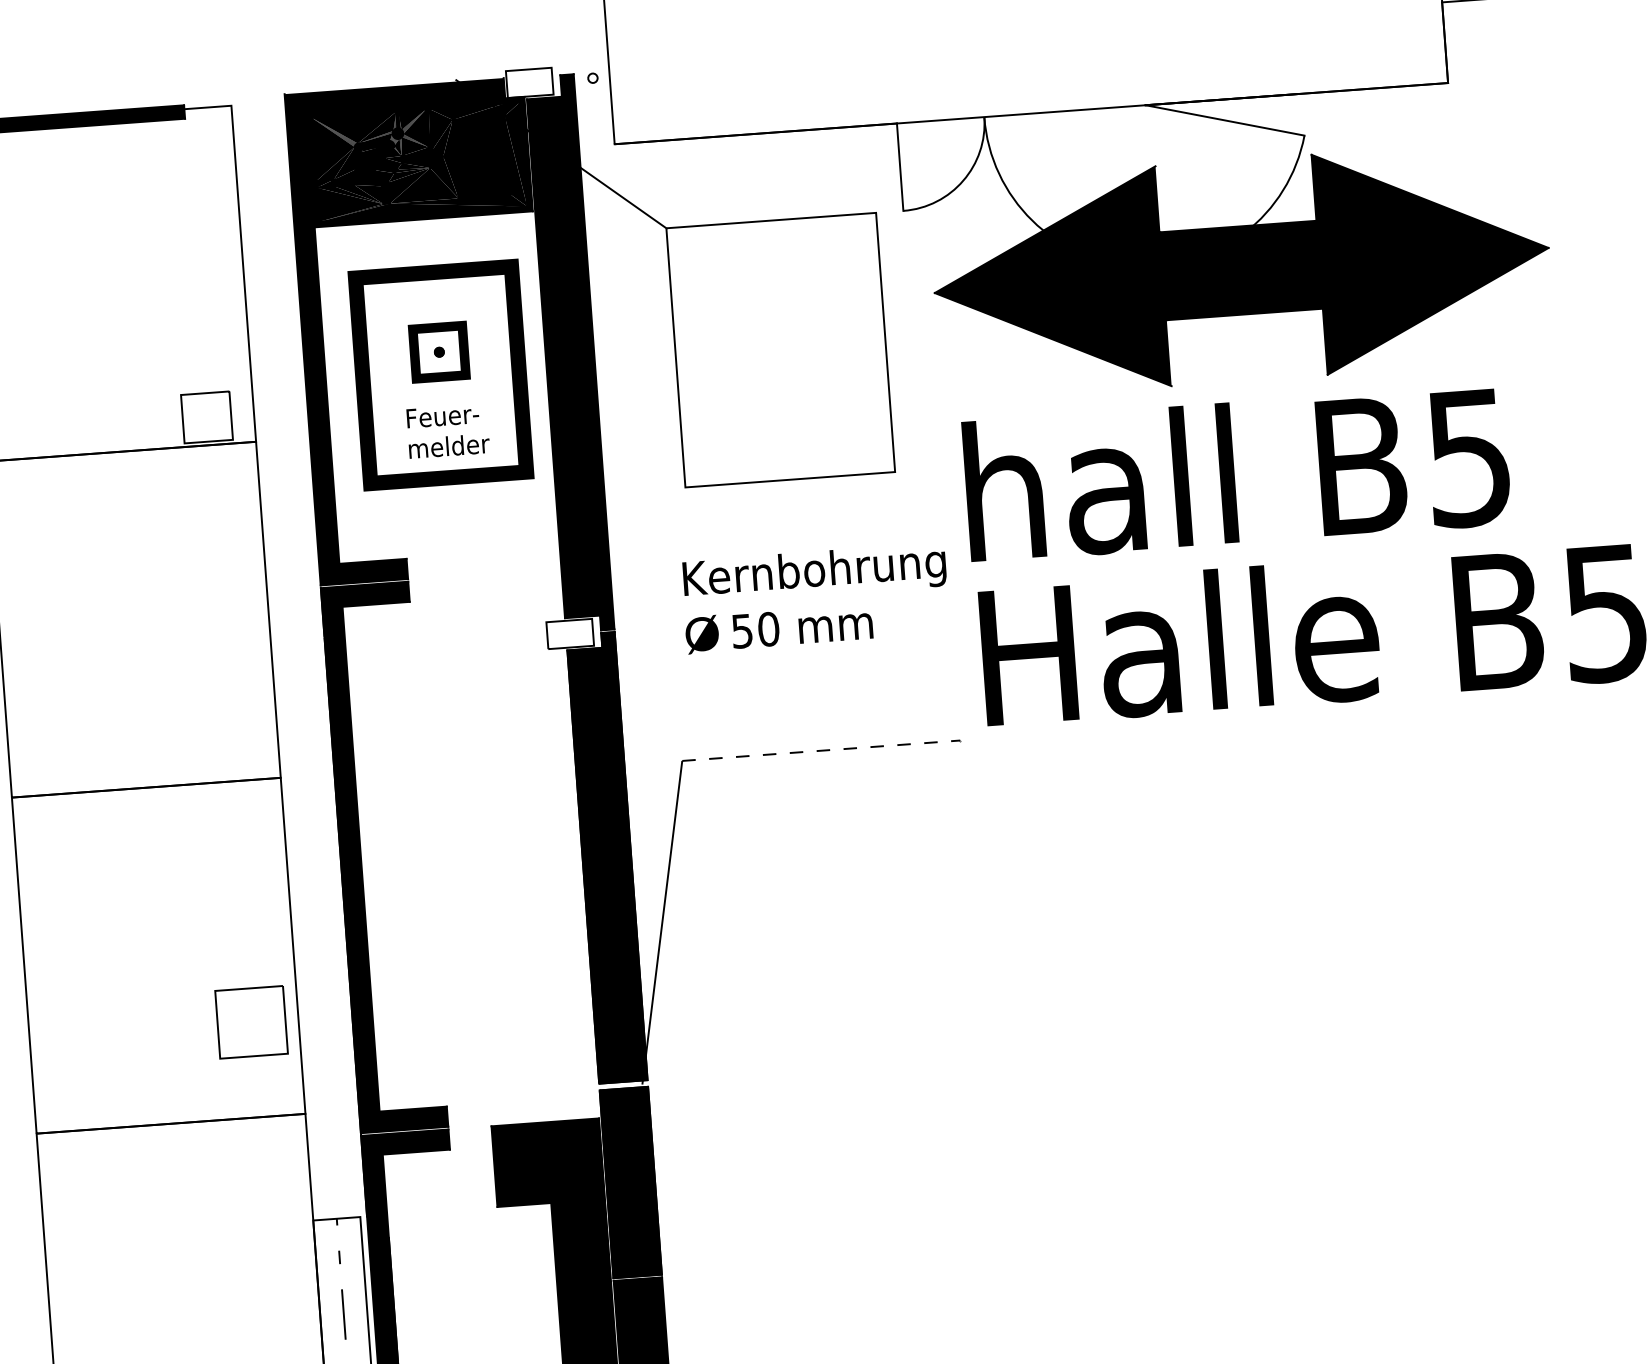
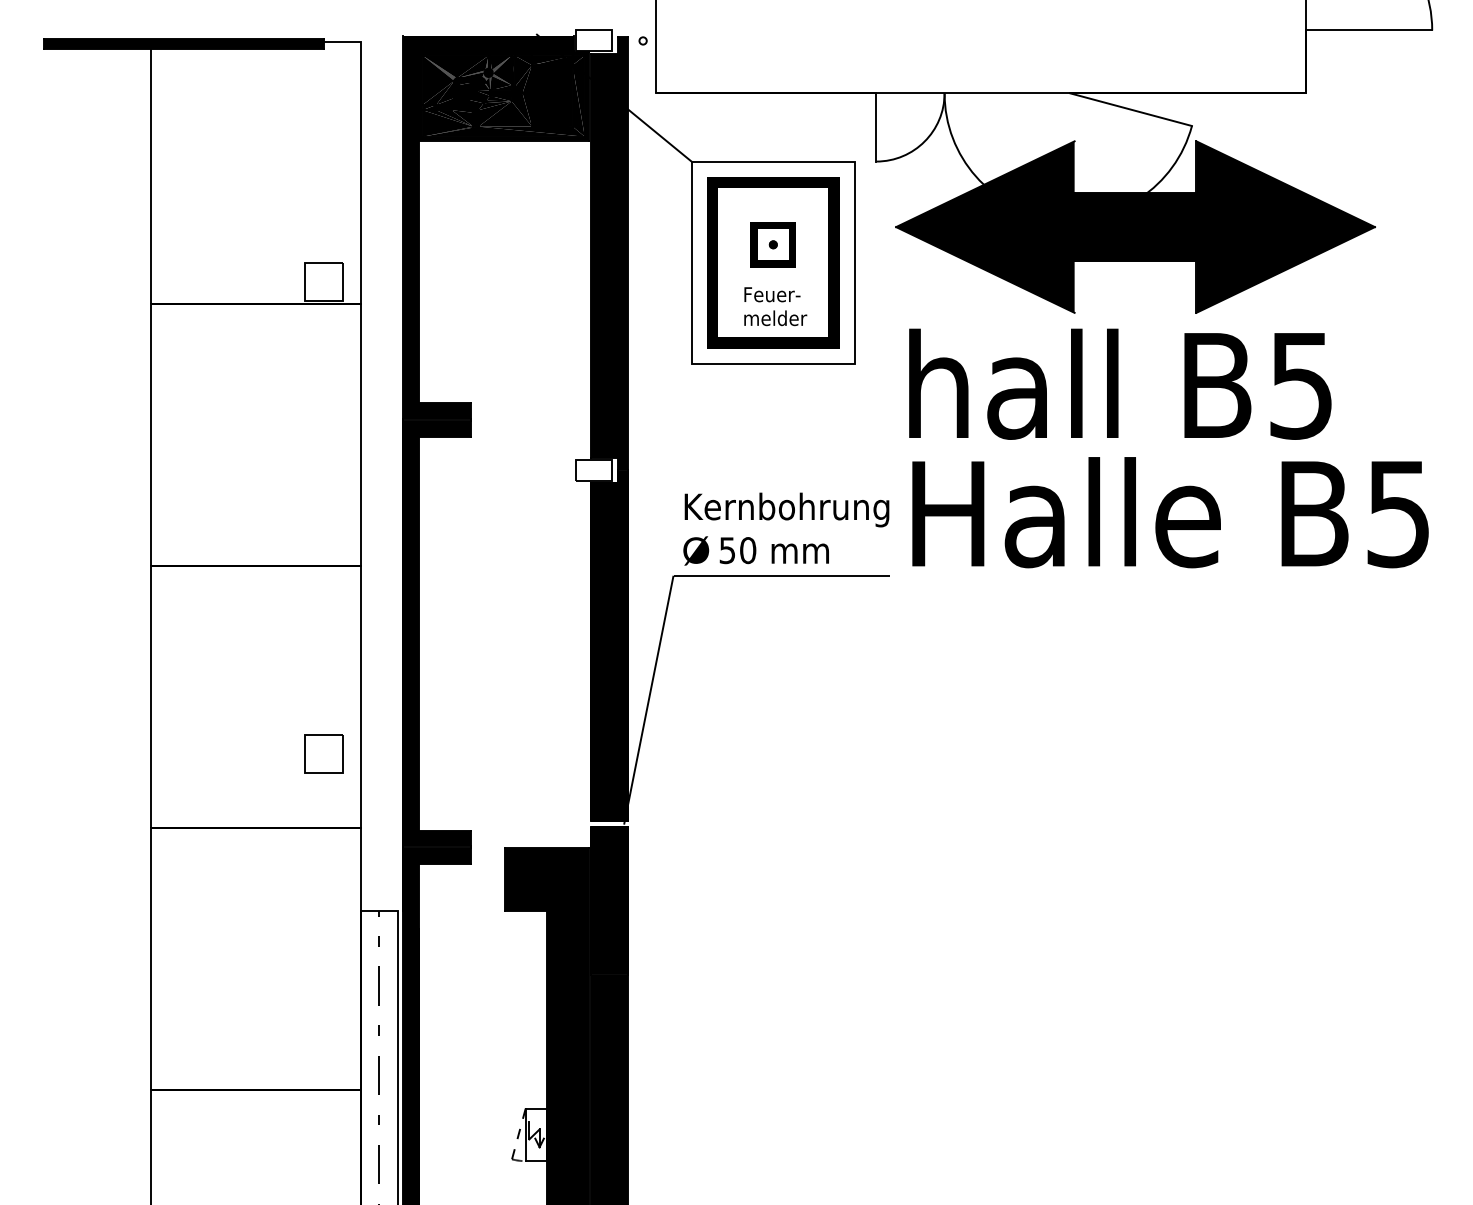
part: (441, 374) -> (773, 262), moved
text: (815, 597) -> (786, 528), moved
line: (821, 750) -> (782, 575), dashed -> solid
part: (250, 1021) -> (323, 753), size x0.71

